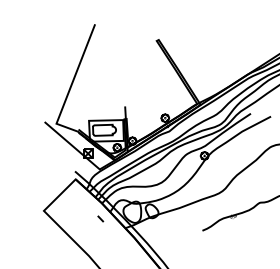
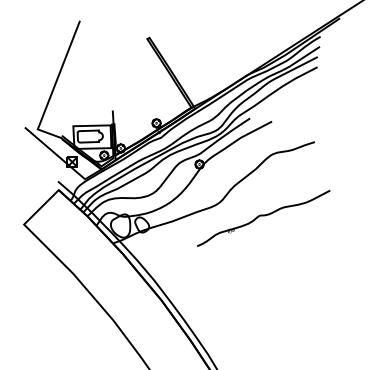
line: (100, 219) -> (85, 233), removed

